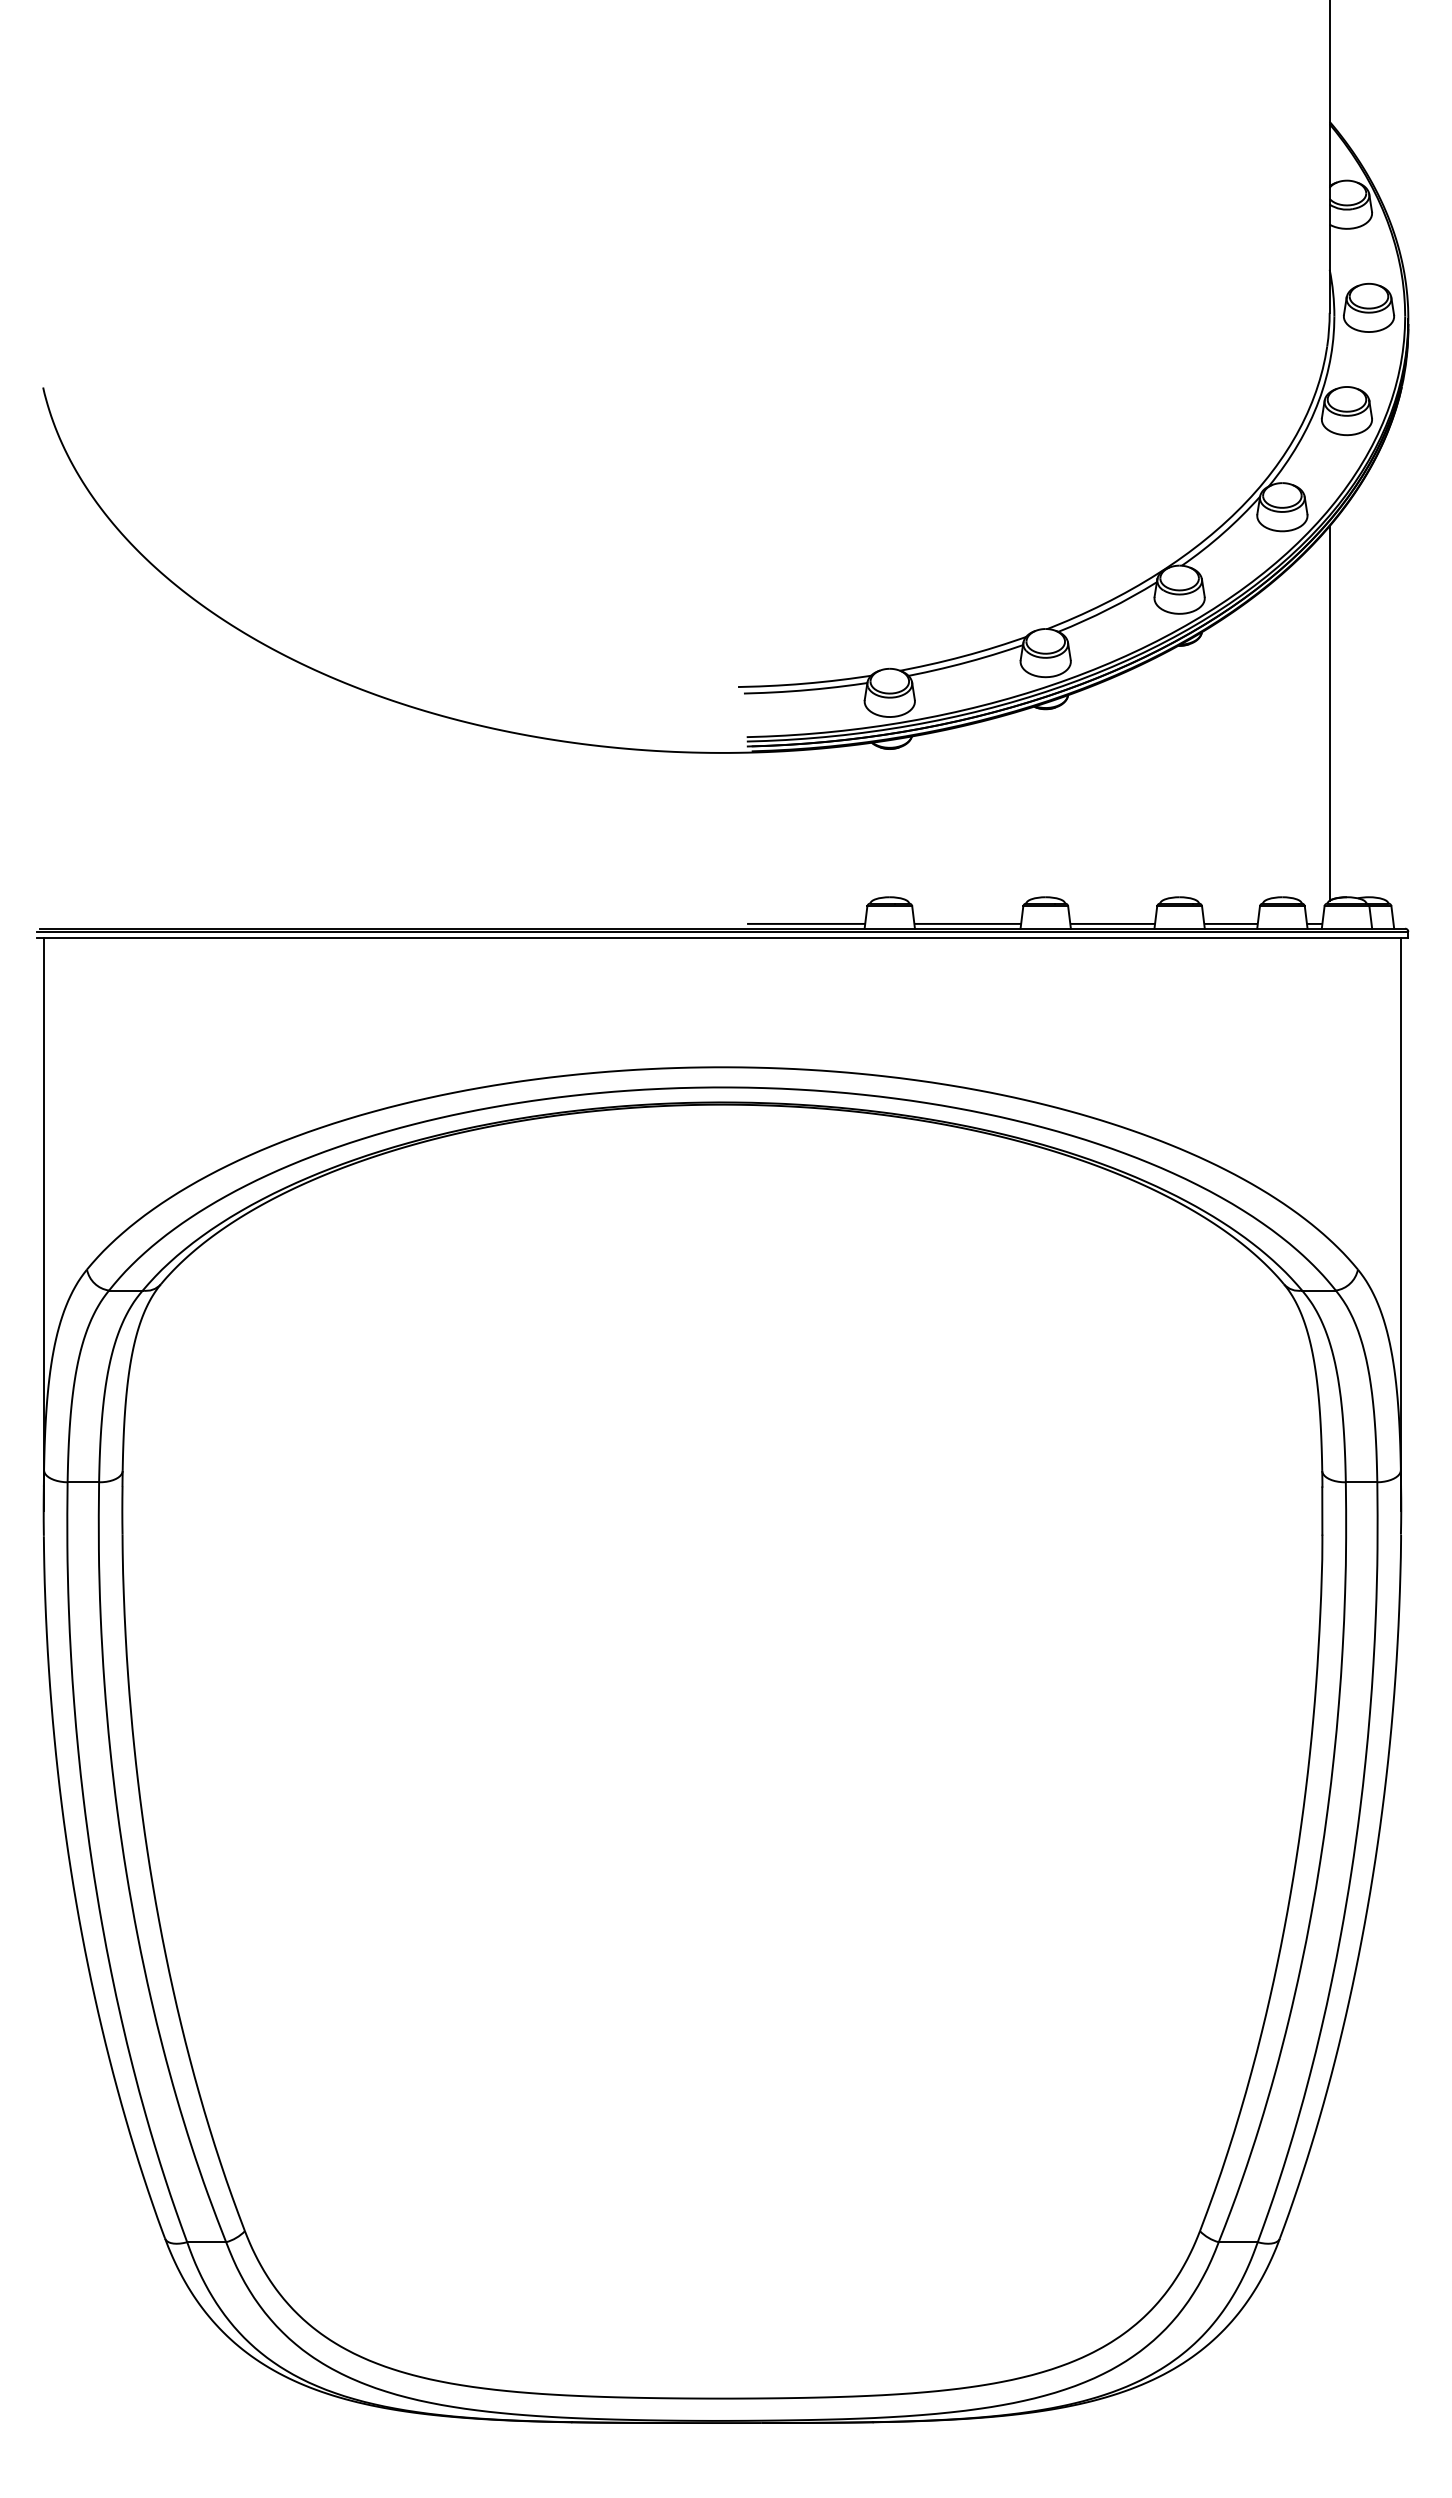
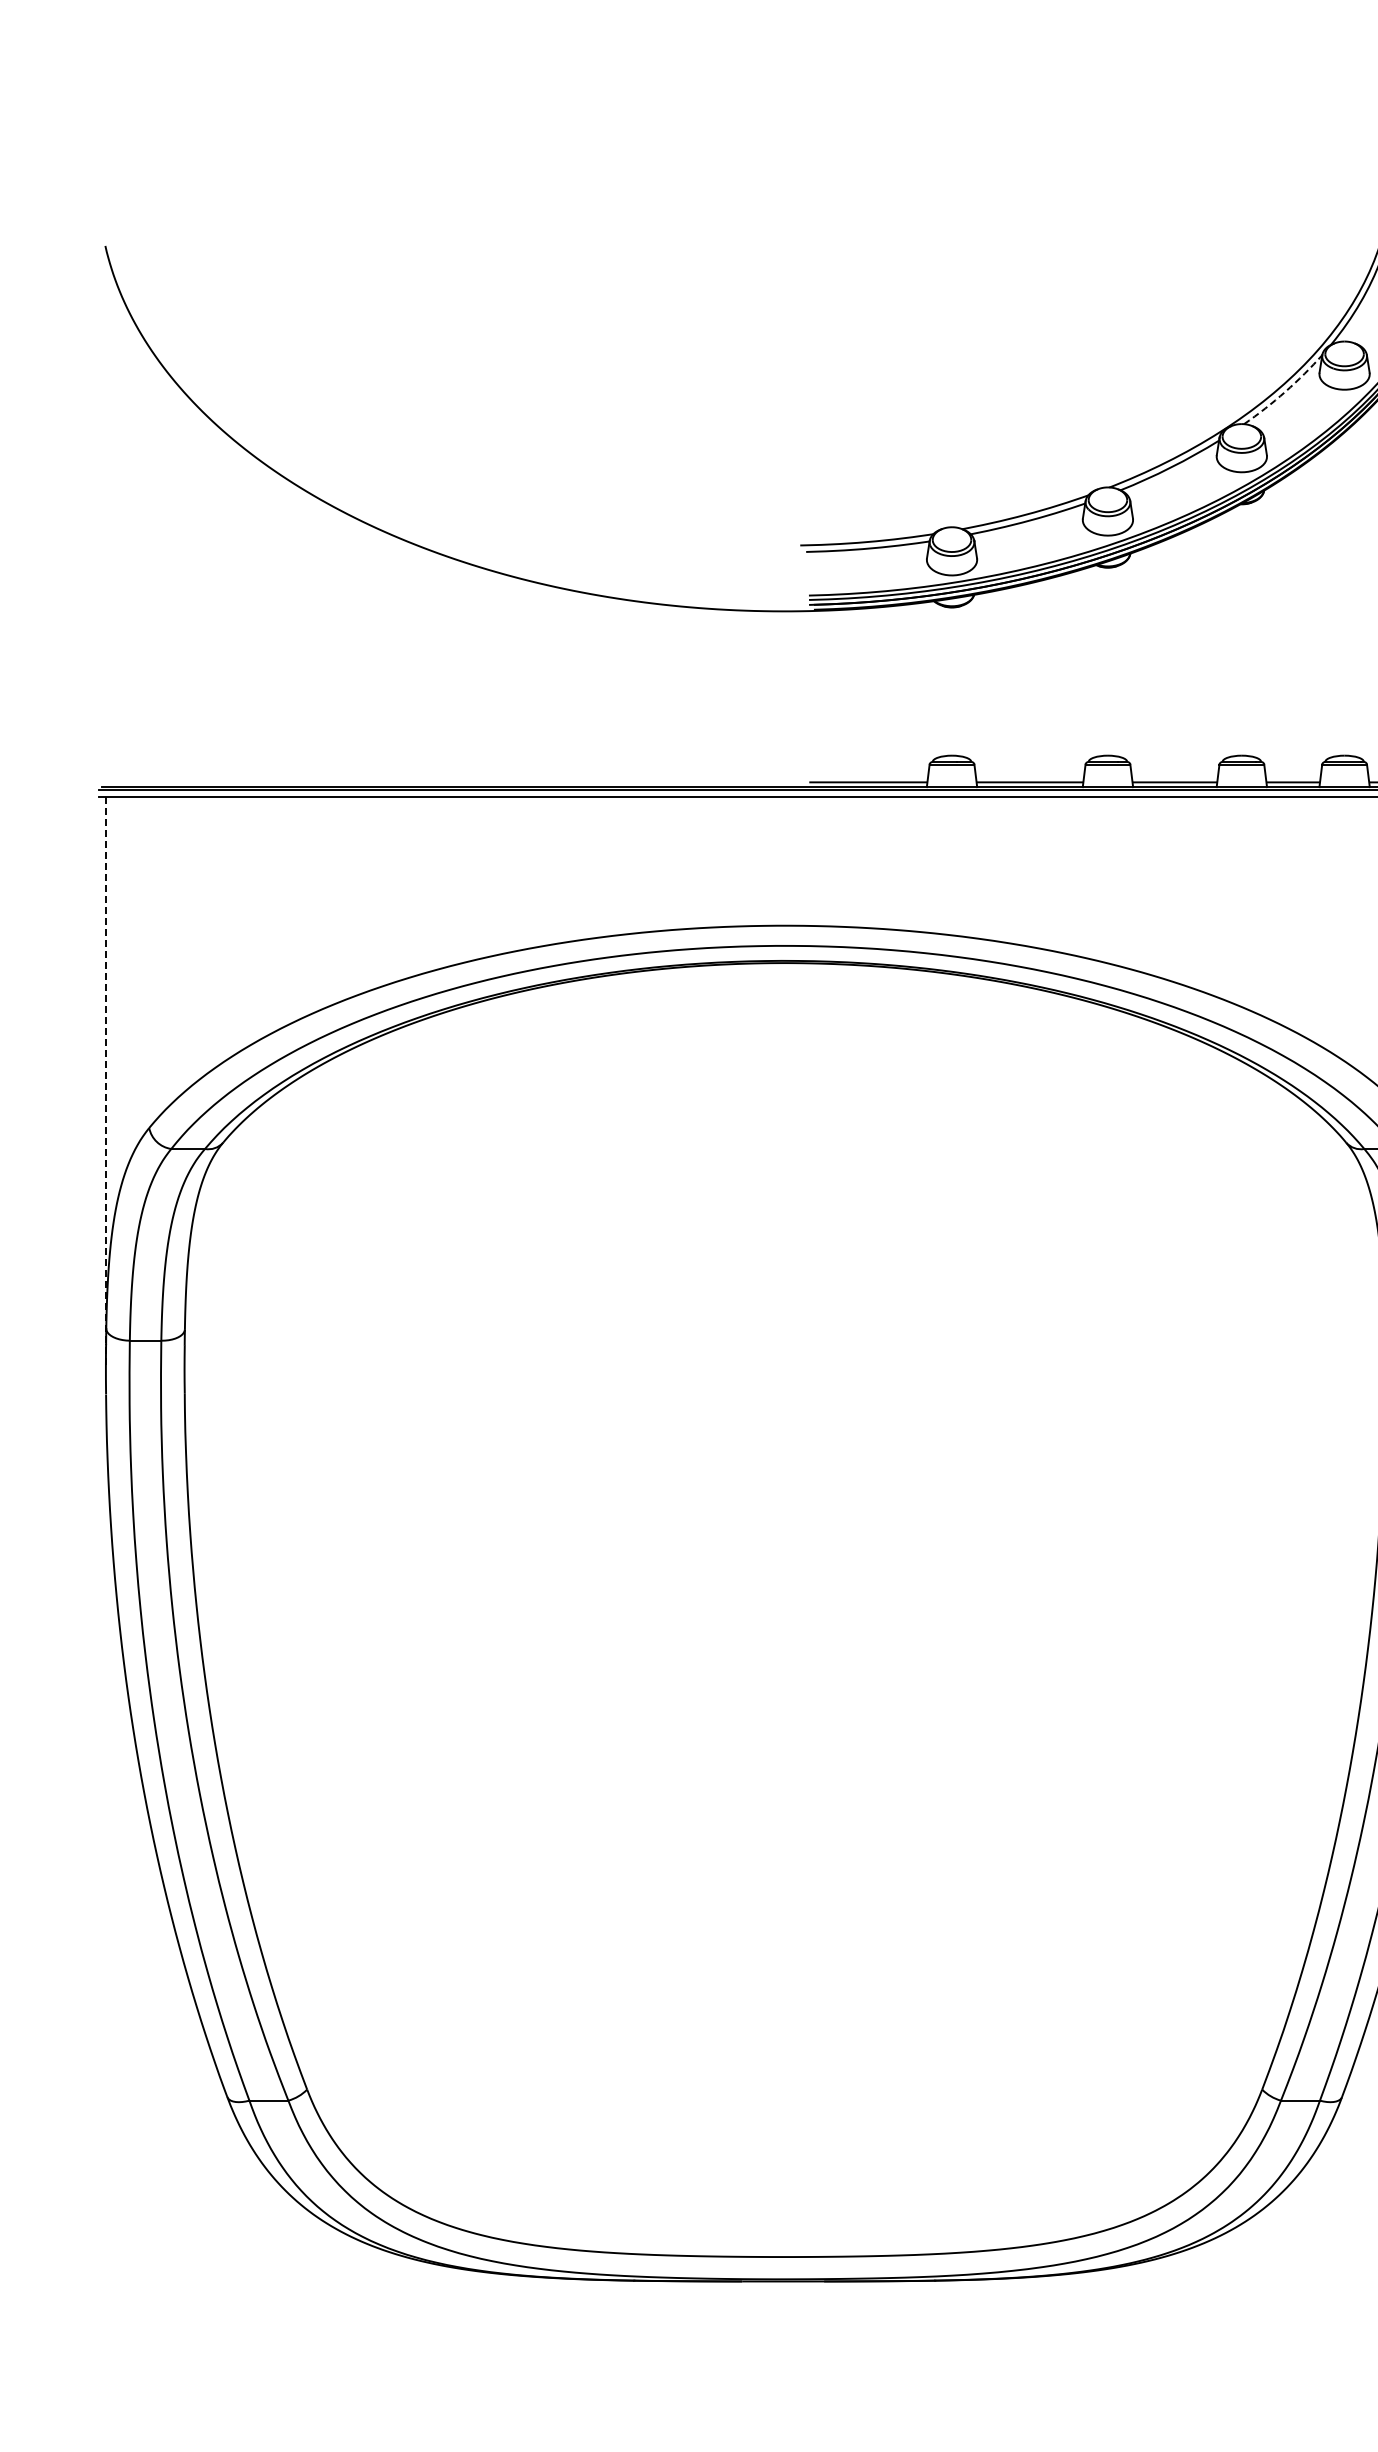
arc: (1223, 533) -> (1285, 391), solid -> dashed
line: (43, 1224) -> (105, 1082), solid -> dashed

